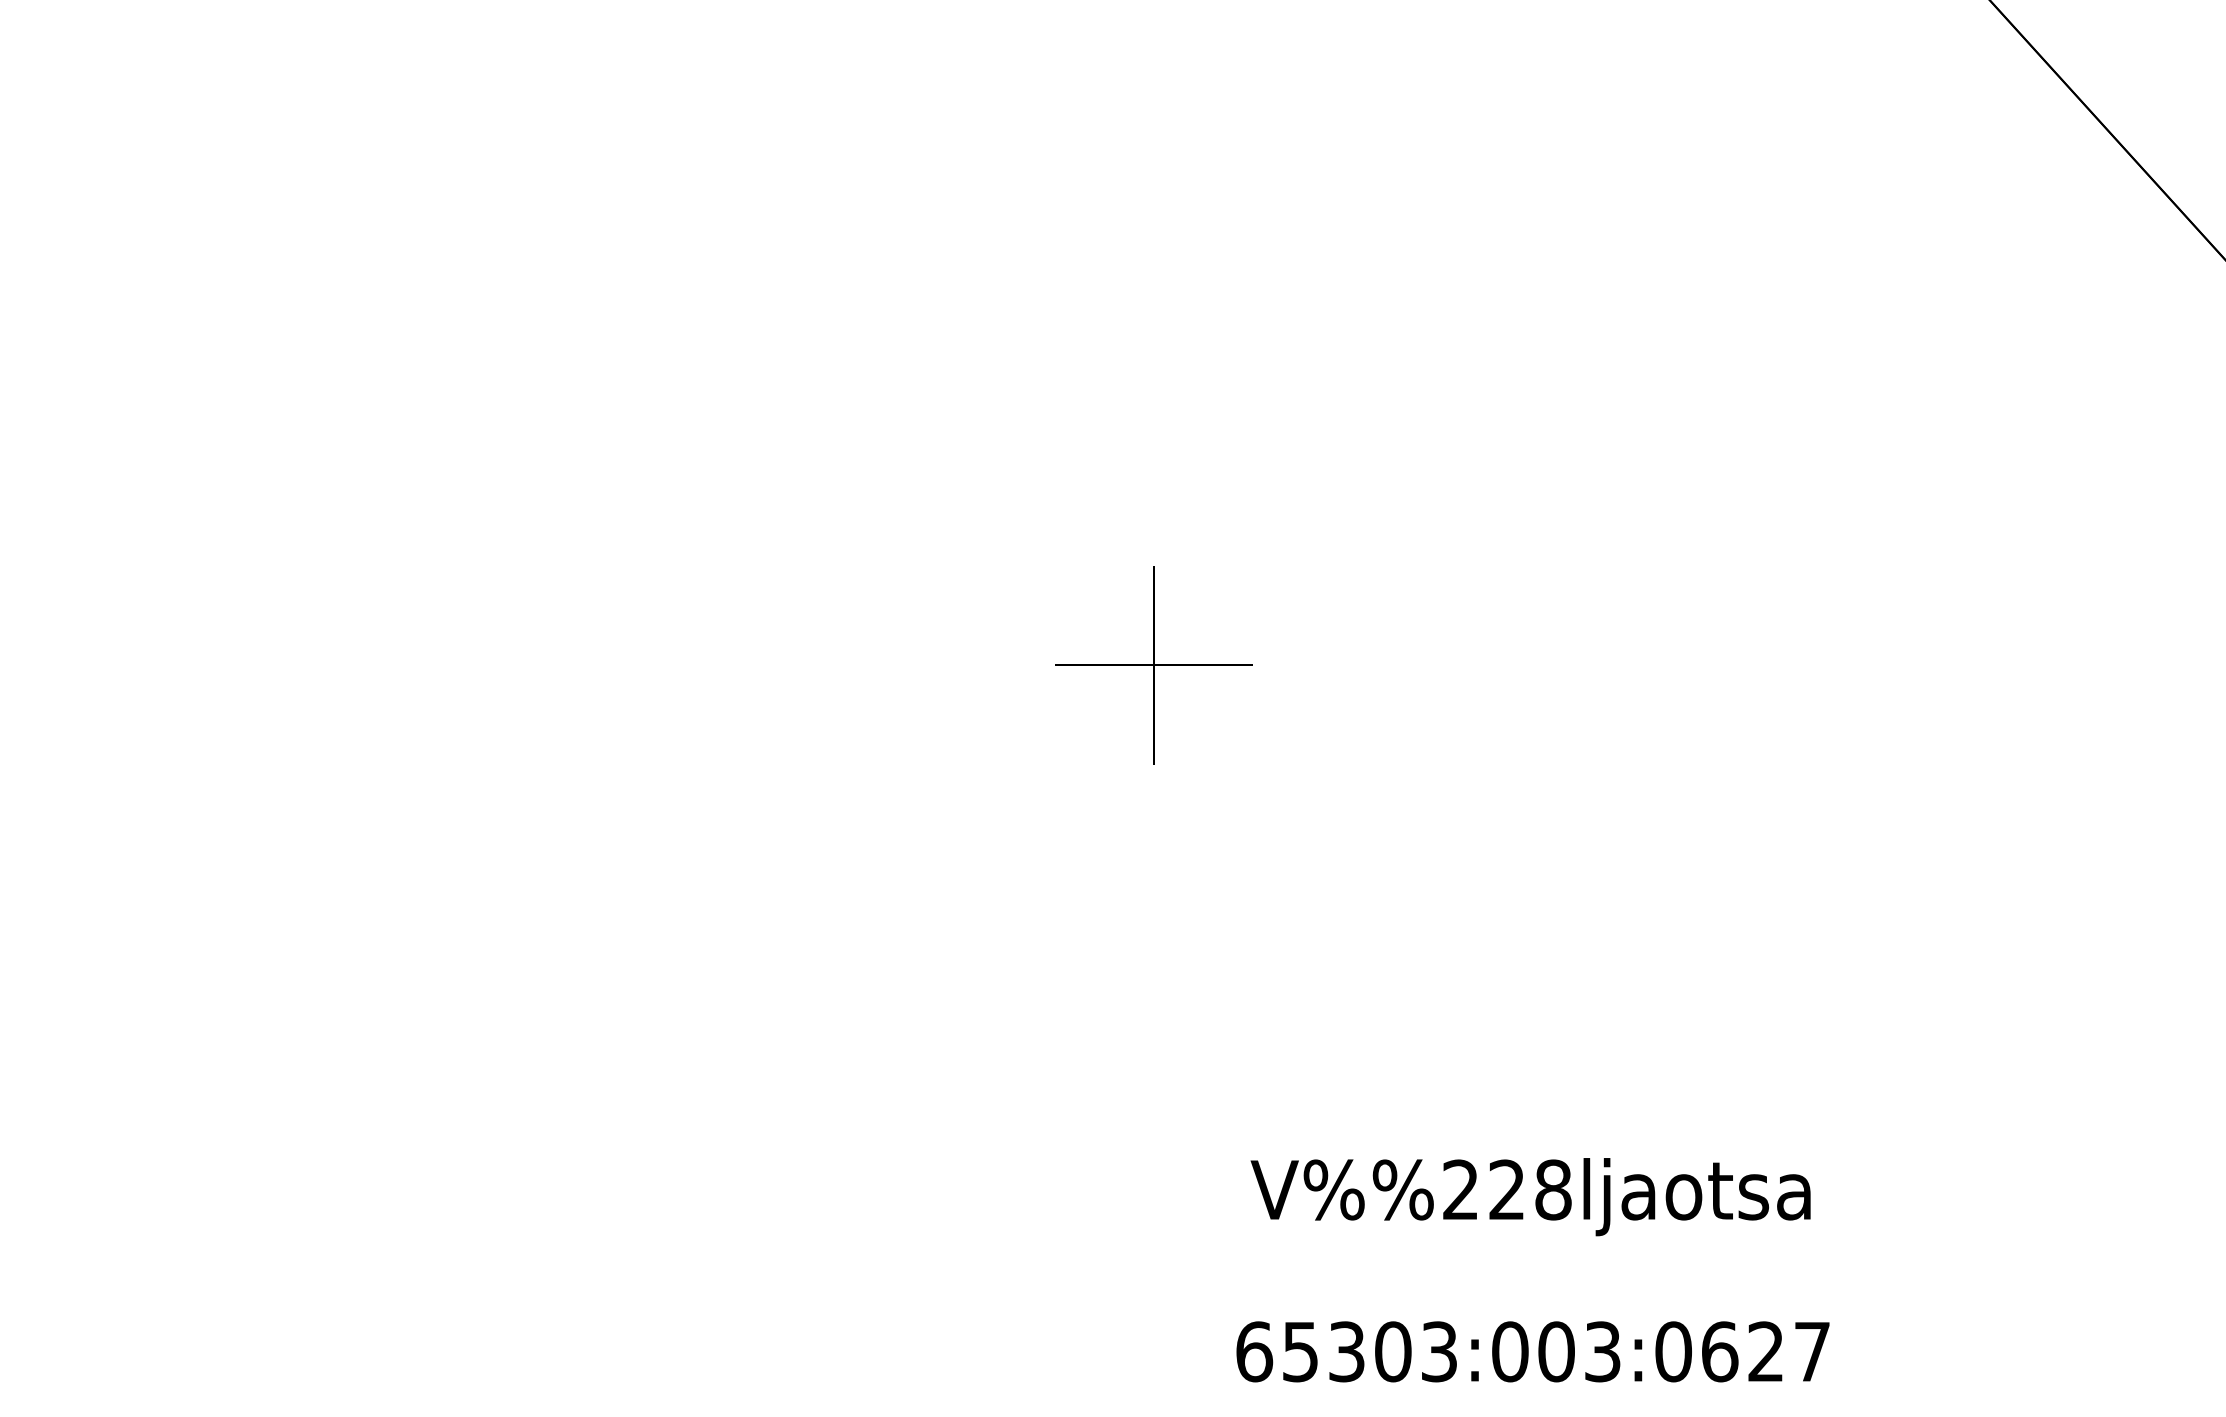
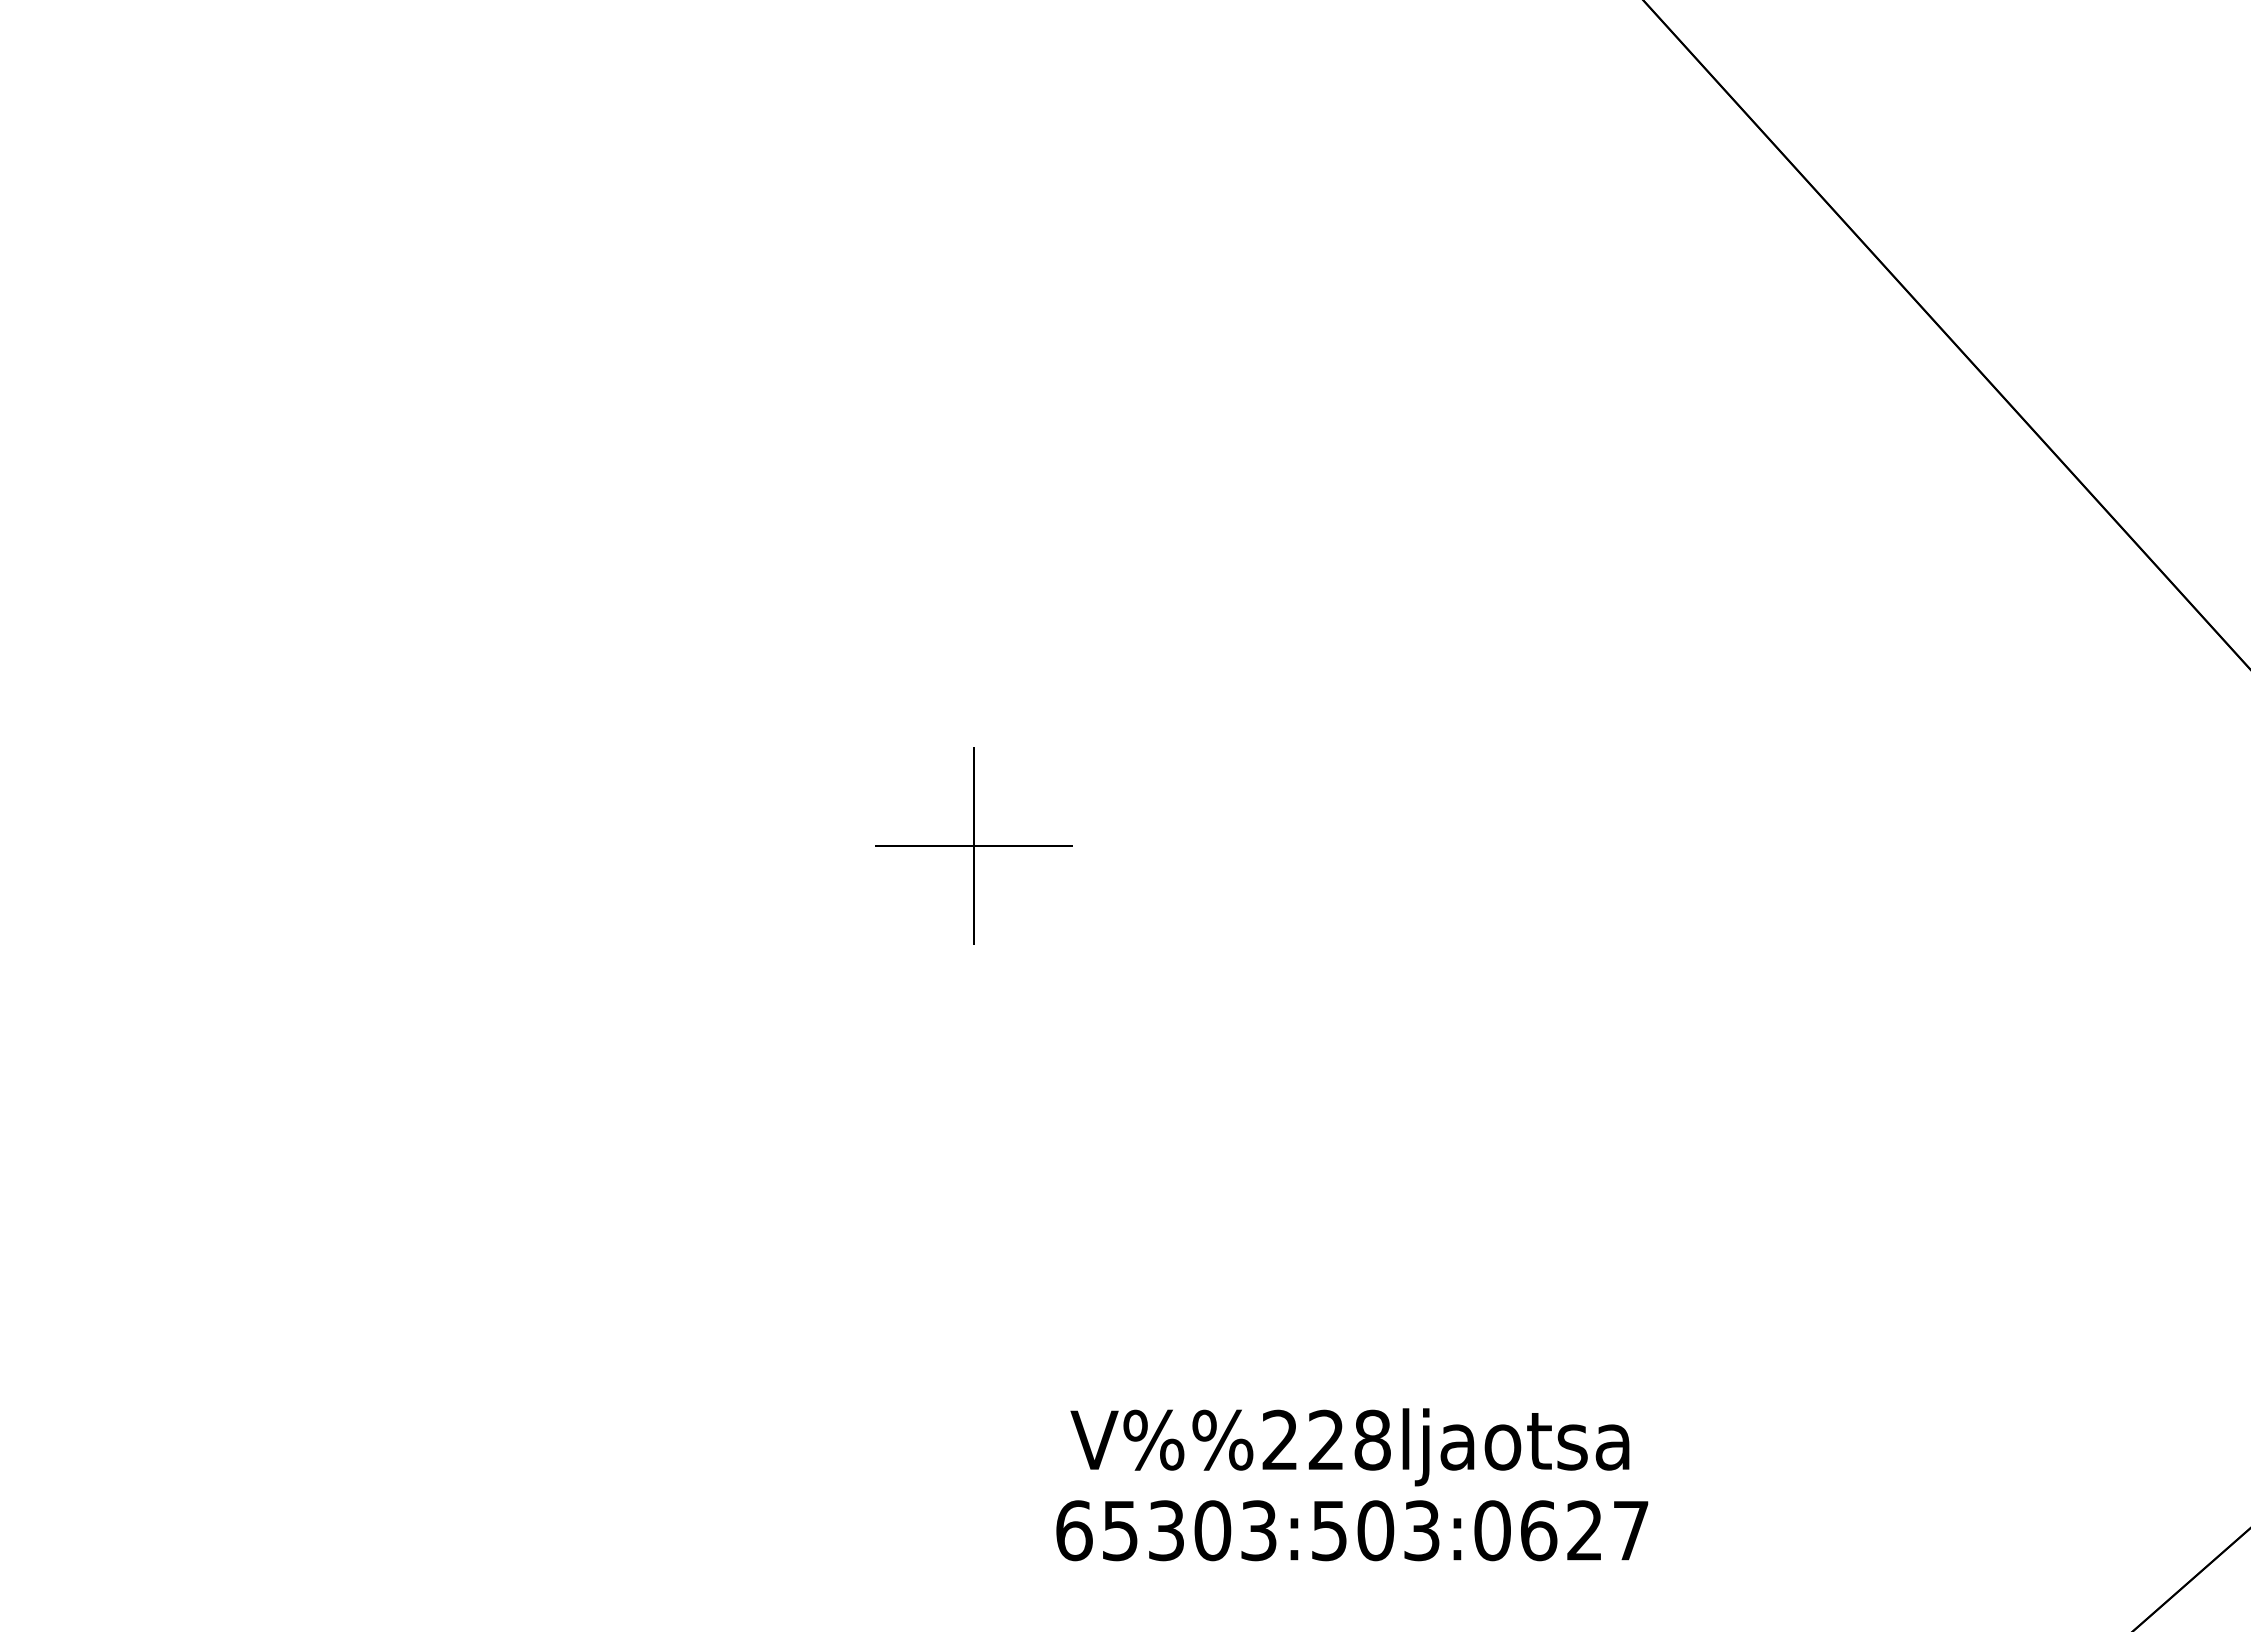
text: (1530, 1197) -> (1349, 1447), moved
text: (1510, 1351) -> (1329, 1530), 65303:003:0627 -> 65303:503:0627

